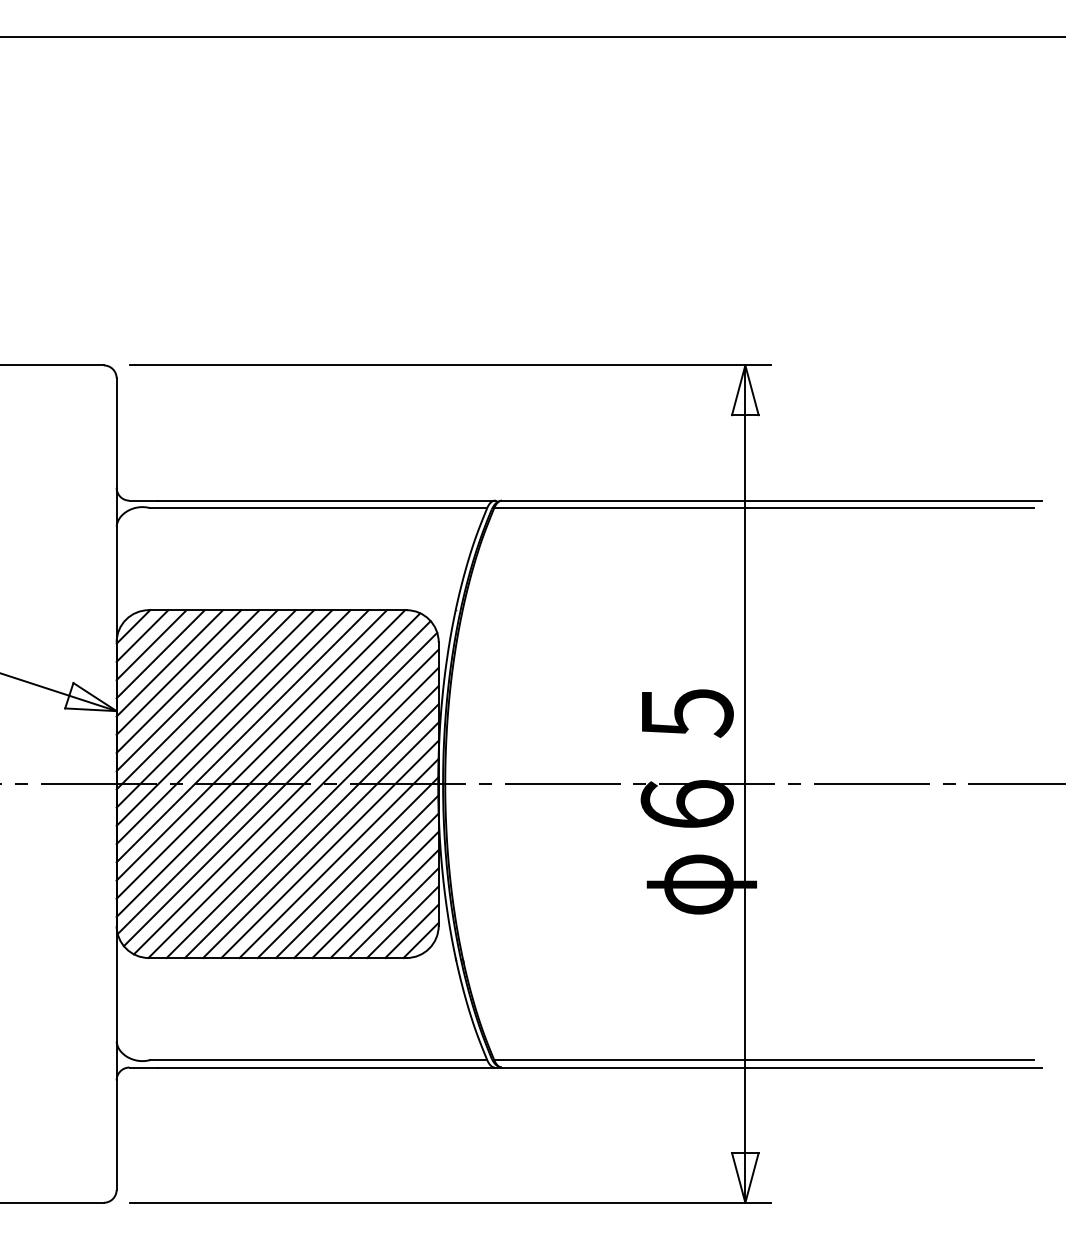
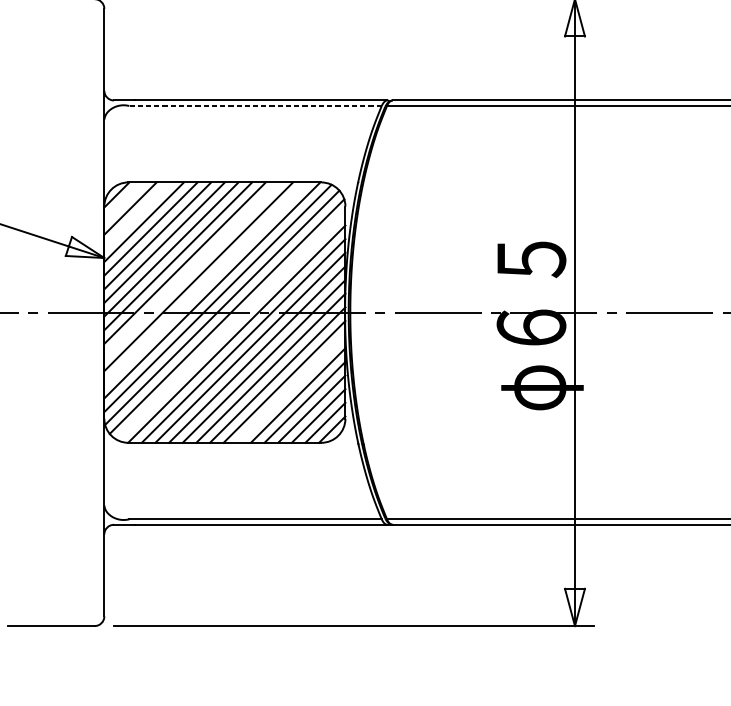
line: (318, 508) -> (255, 106), solid -> dashed
line: (142, 635) -> (123, 201), removed
line: (160, 654) -> (137, 215), removed
line: (233, 727) -> (191, 270), removed
line: (251, 745) -> (205, 283), removed
line: (285, 801) -> (230, 325), removed
line: (366, 885) -> (291, 388), removed

